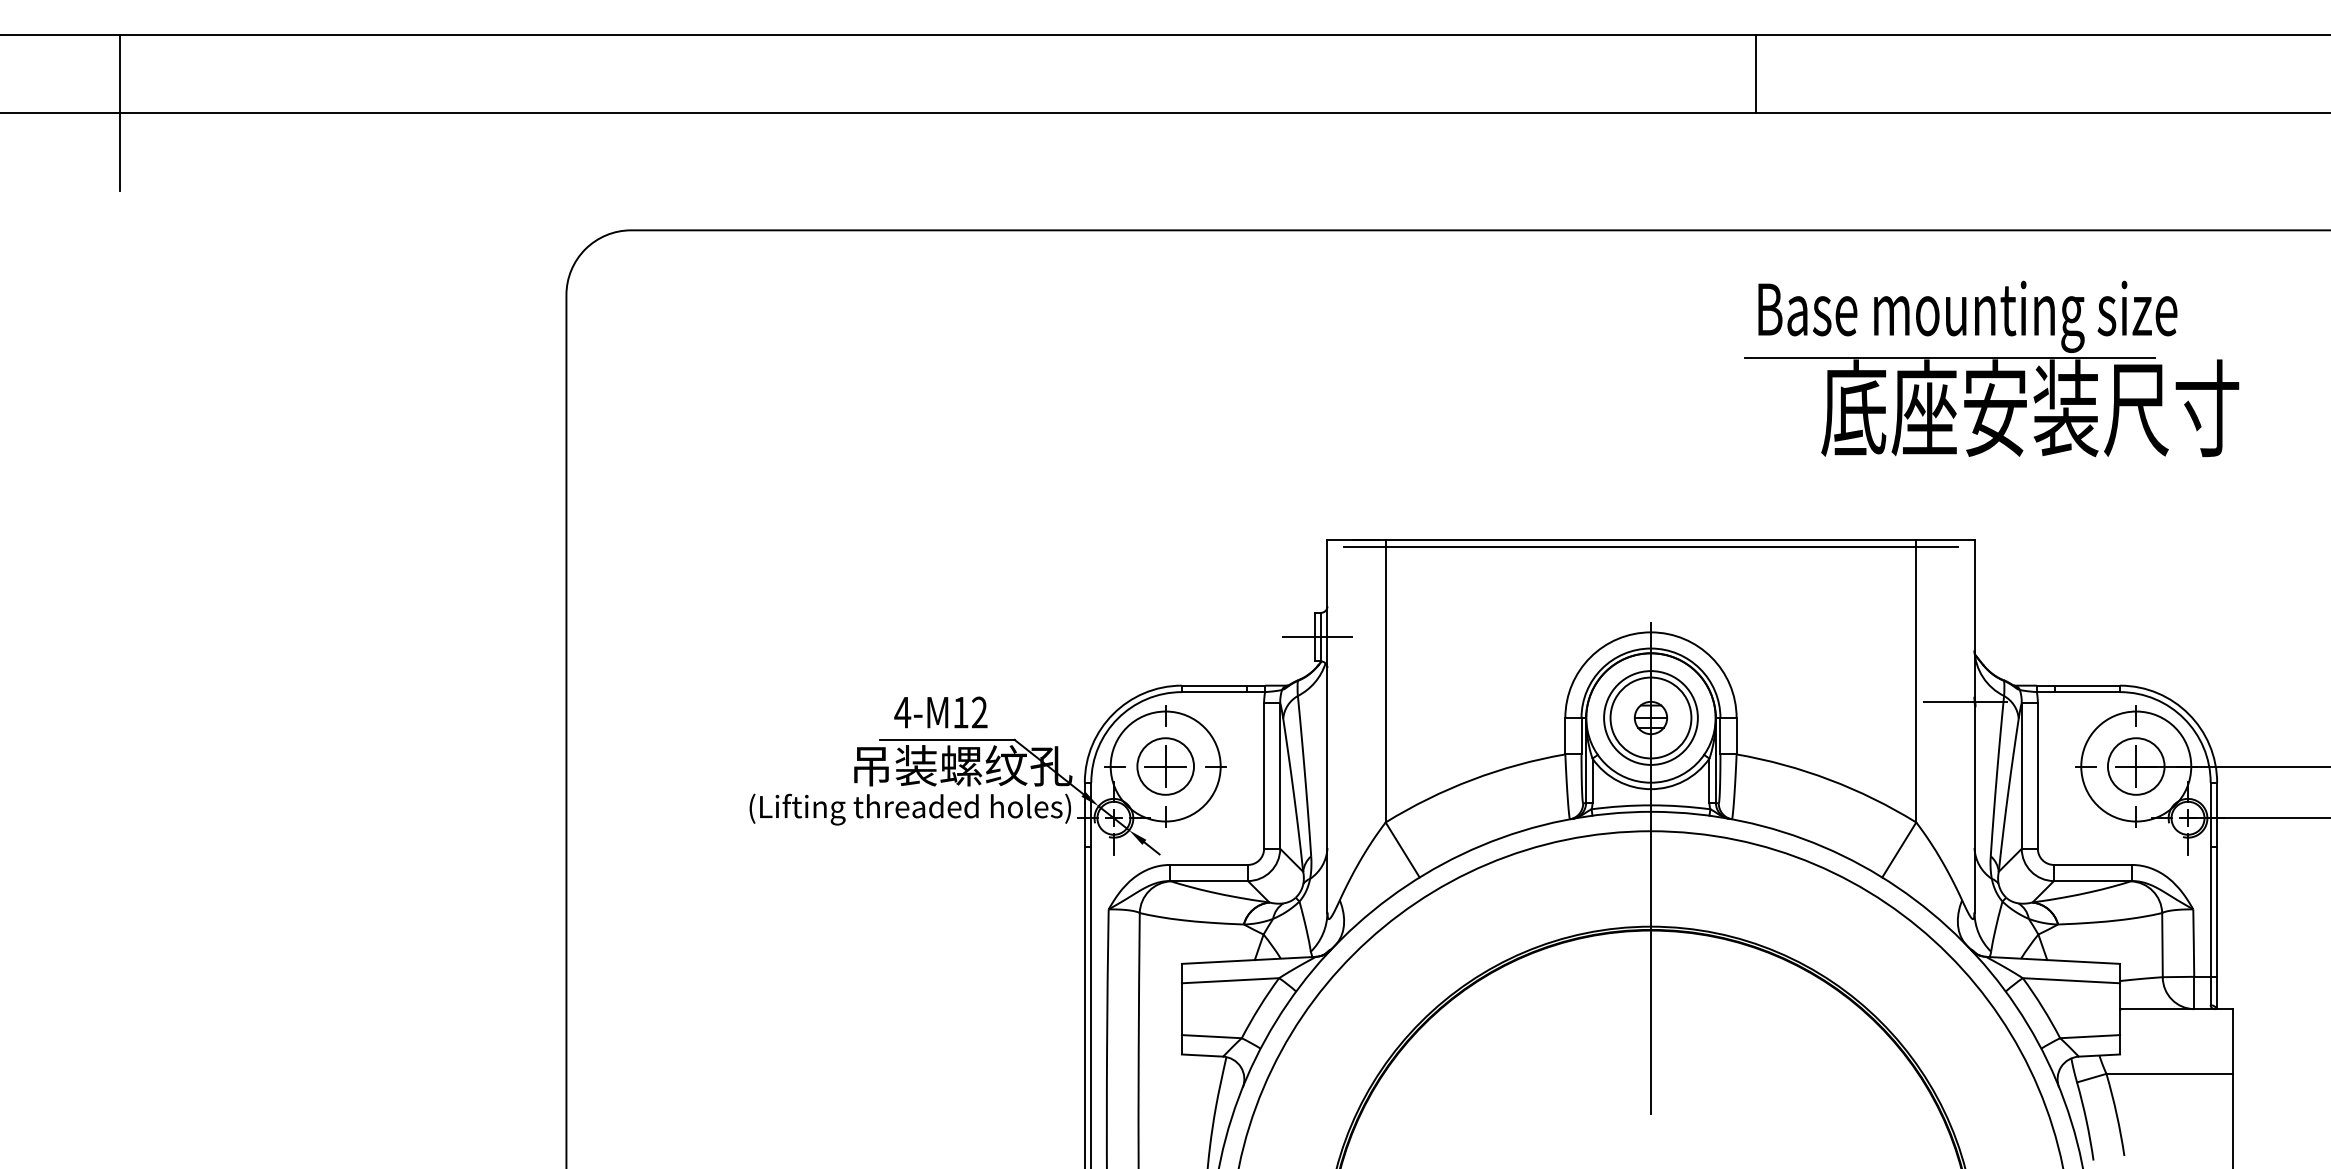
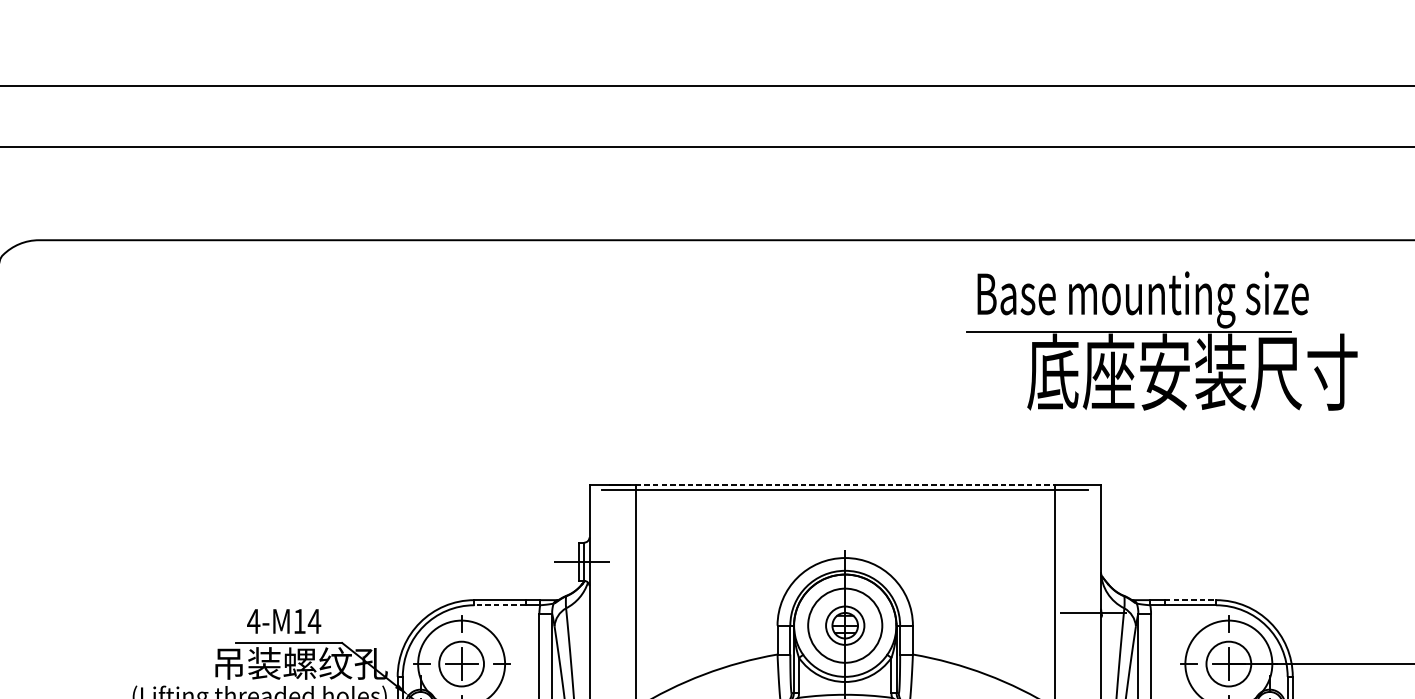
line: (1755, 73) -> (927, 116), removed
part: (1991, 368) -> (1161, 340), moved
line: (1651, 540) -> (845, 485), solid -> dashed
line: (2088, 685) -> (1191, 600), solid -> dashed
line: (1213, 692) -> (499, 605), solid -> dashed
text: (979, 712) -> (314, 621), 4-M12 -> 4-M14
circle: (1650, 717) -> (844, 625), size x0.6

